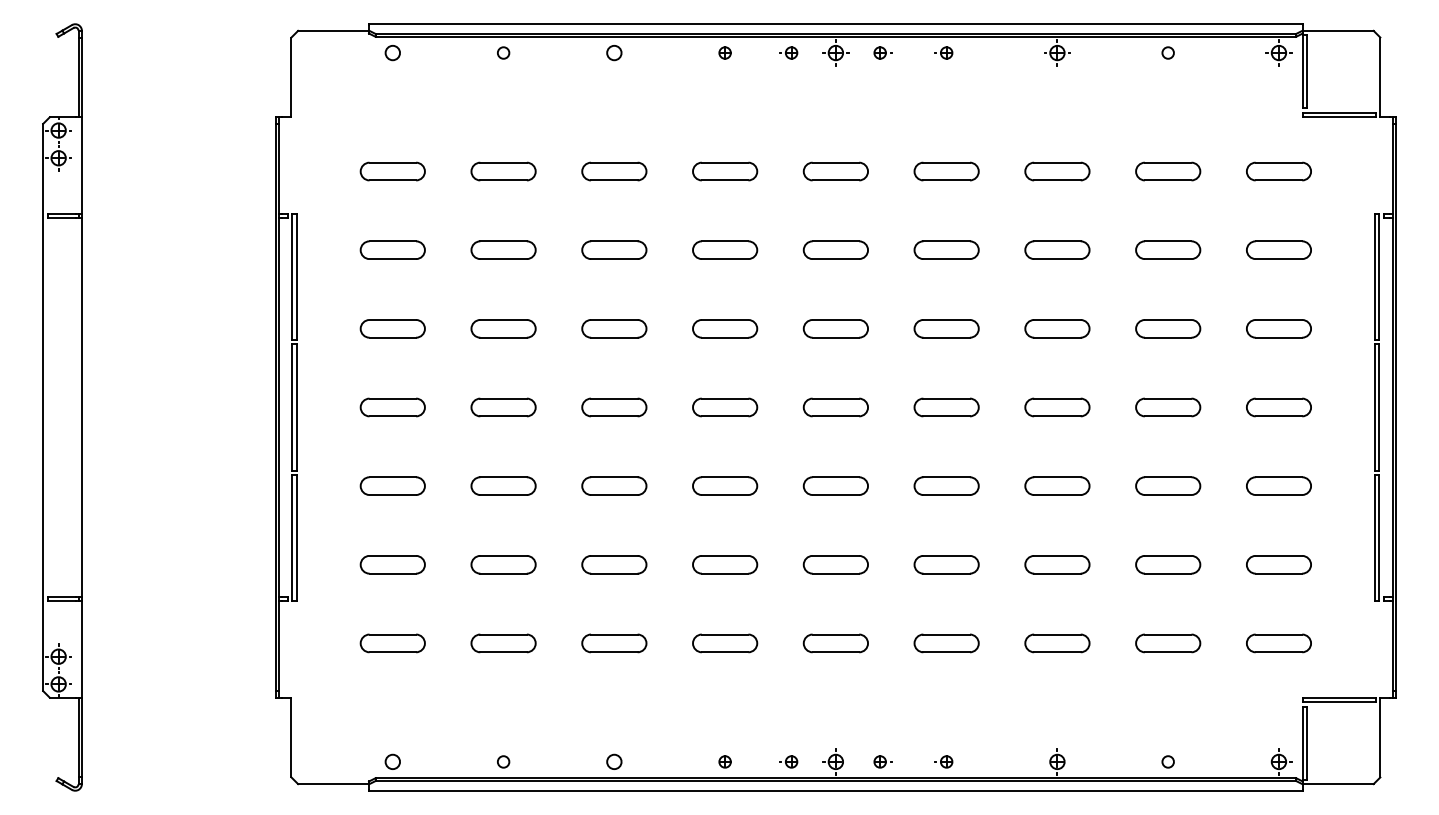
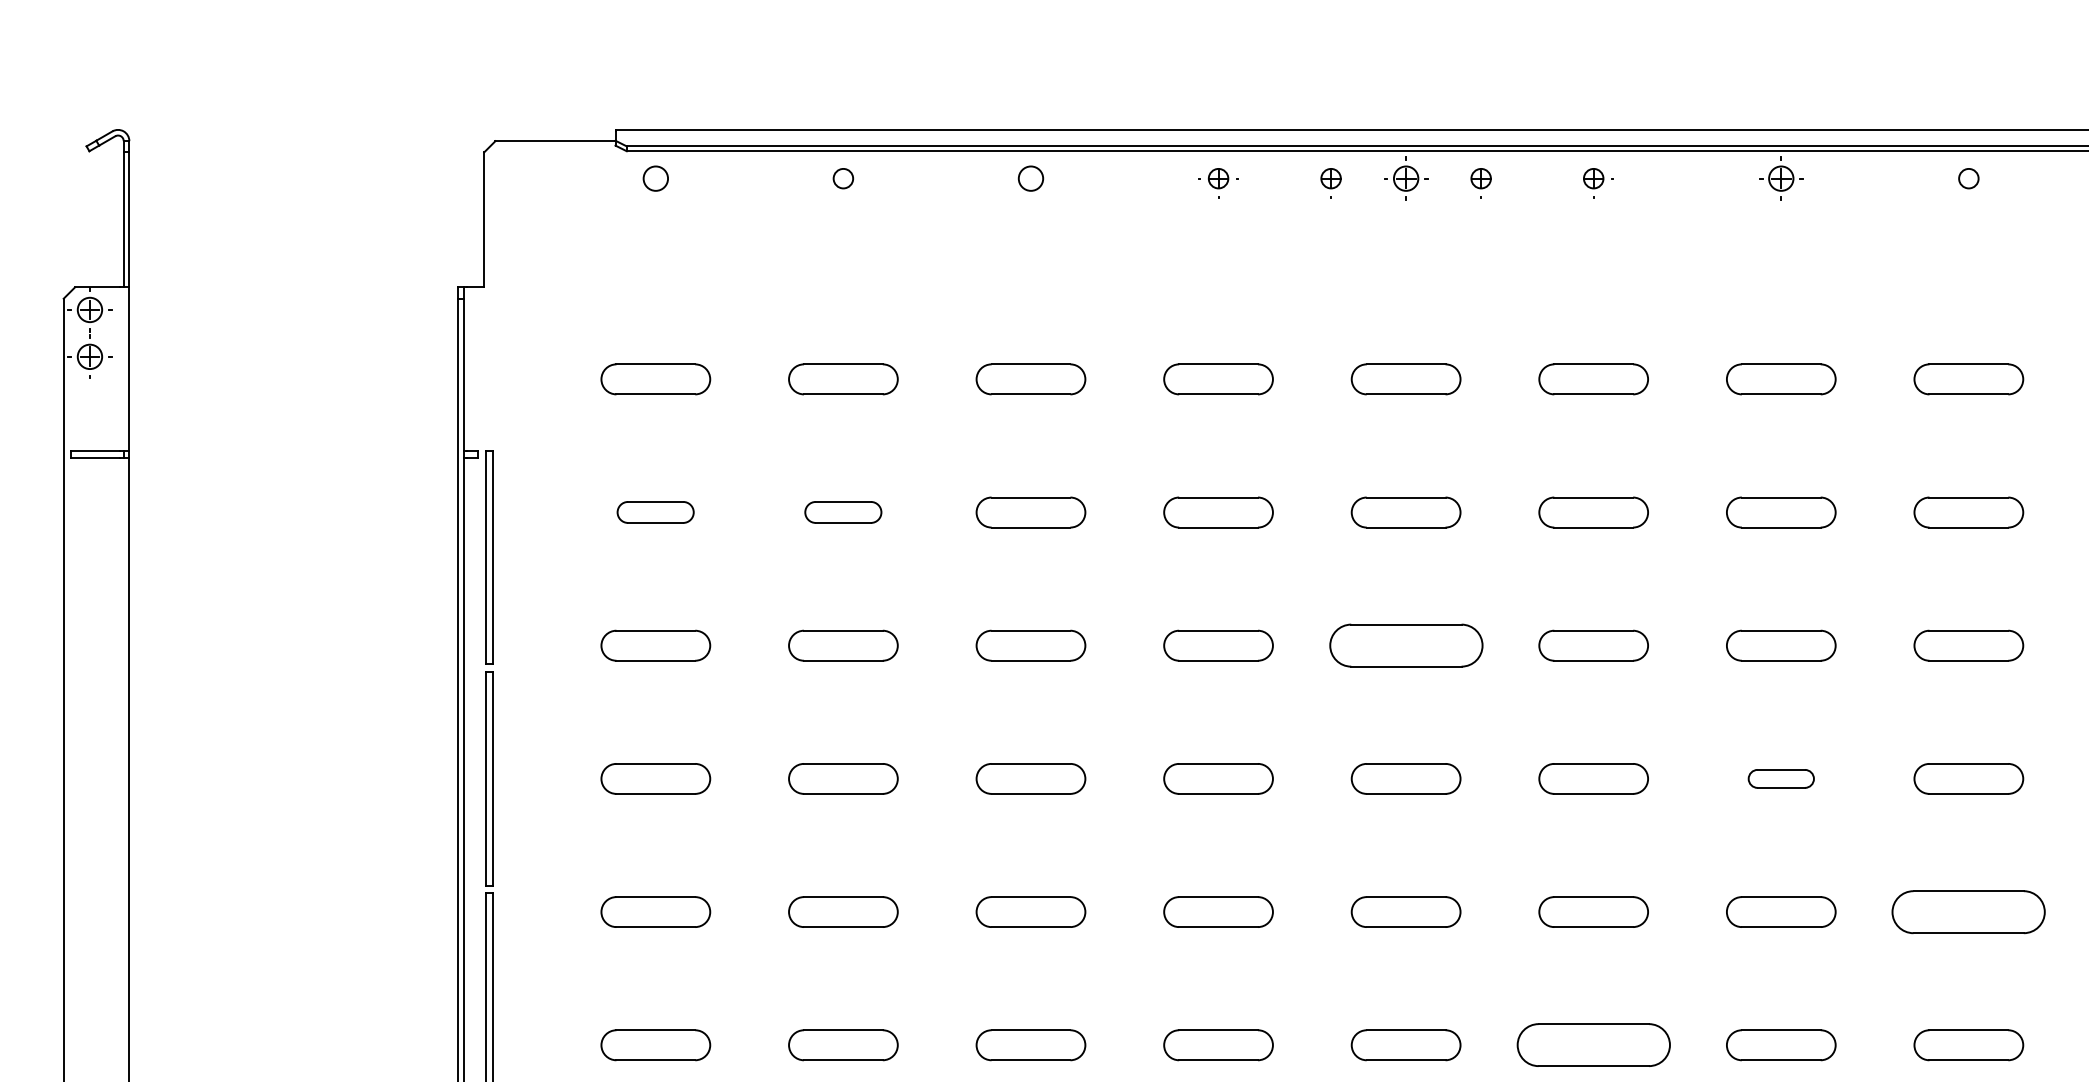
part: (392, 249) -> (655, 511), size x0.7
part: (503, 249) -> (843, 511), size x0.7
part: (835, 328) -> (1405, 645), size x1.4
part: (1057, 407) -> (1781, 778), size x0.6
part: (1168, 485) -> (1969, 911), size x1.4
part: (946, 564) -> (1593, 1044), size x1.4

